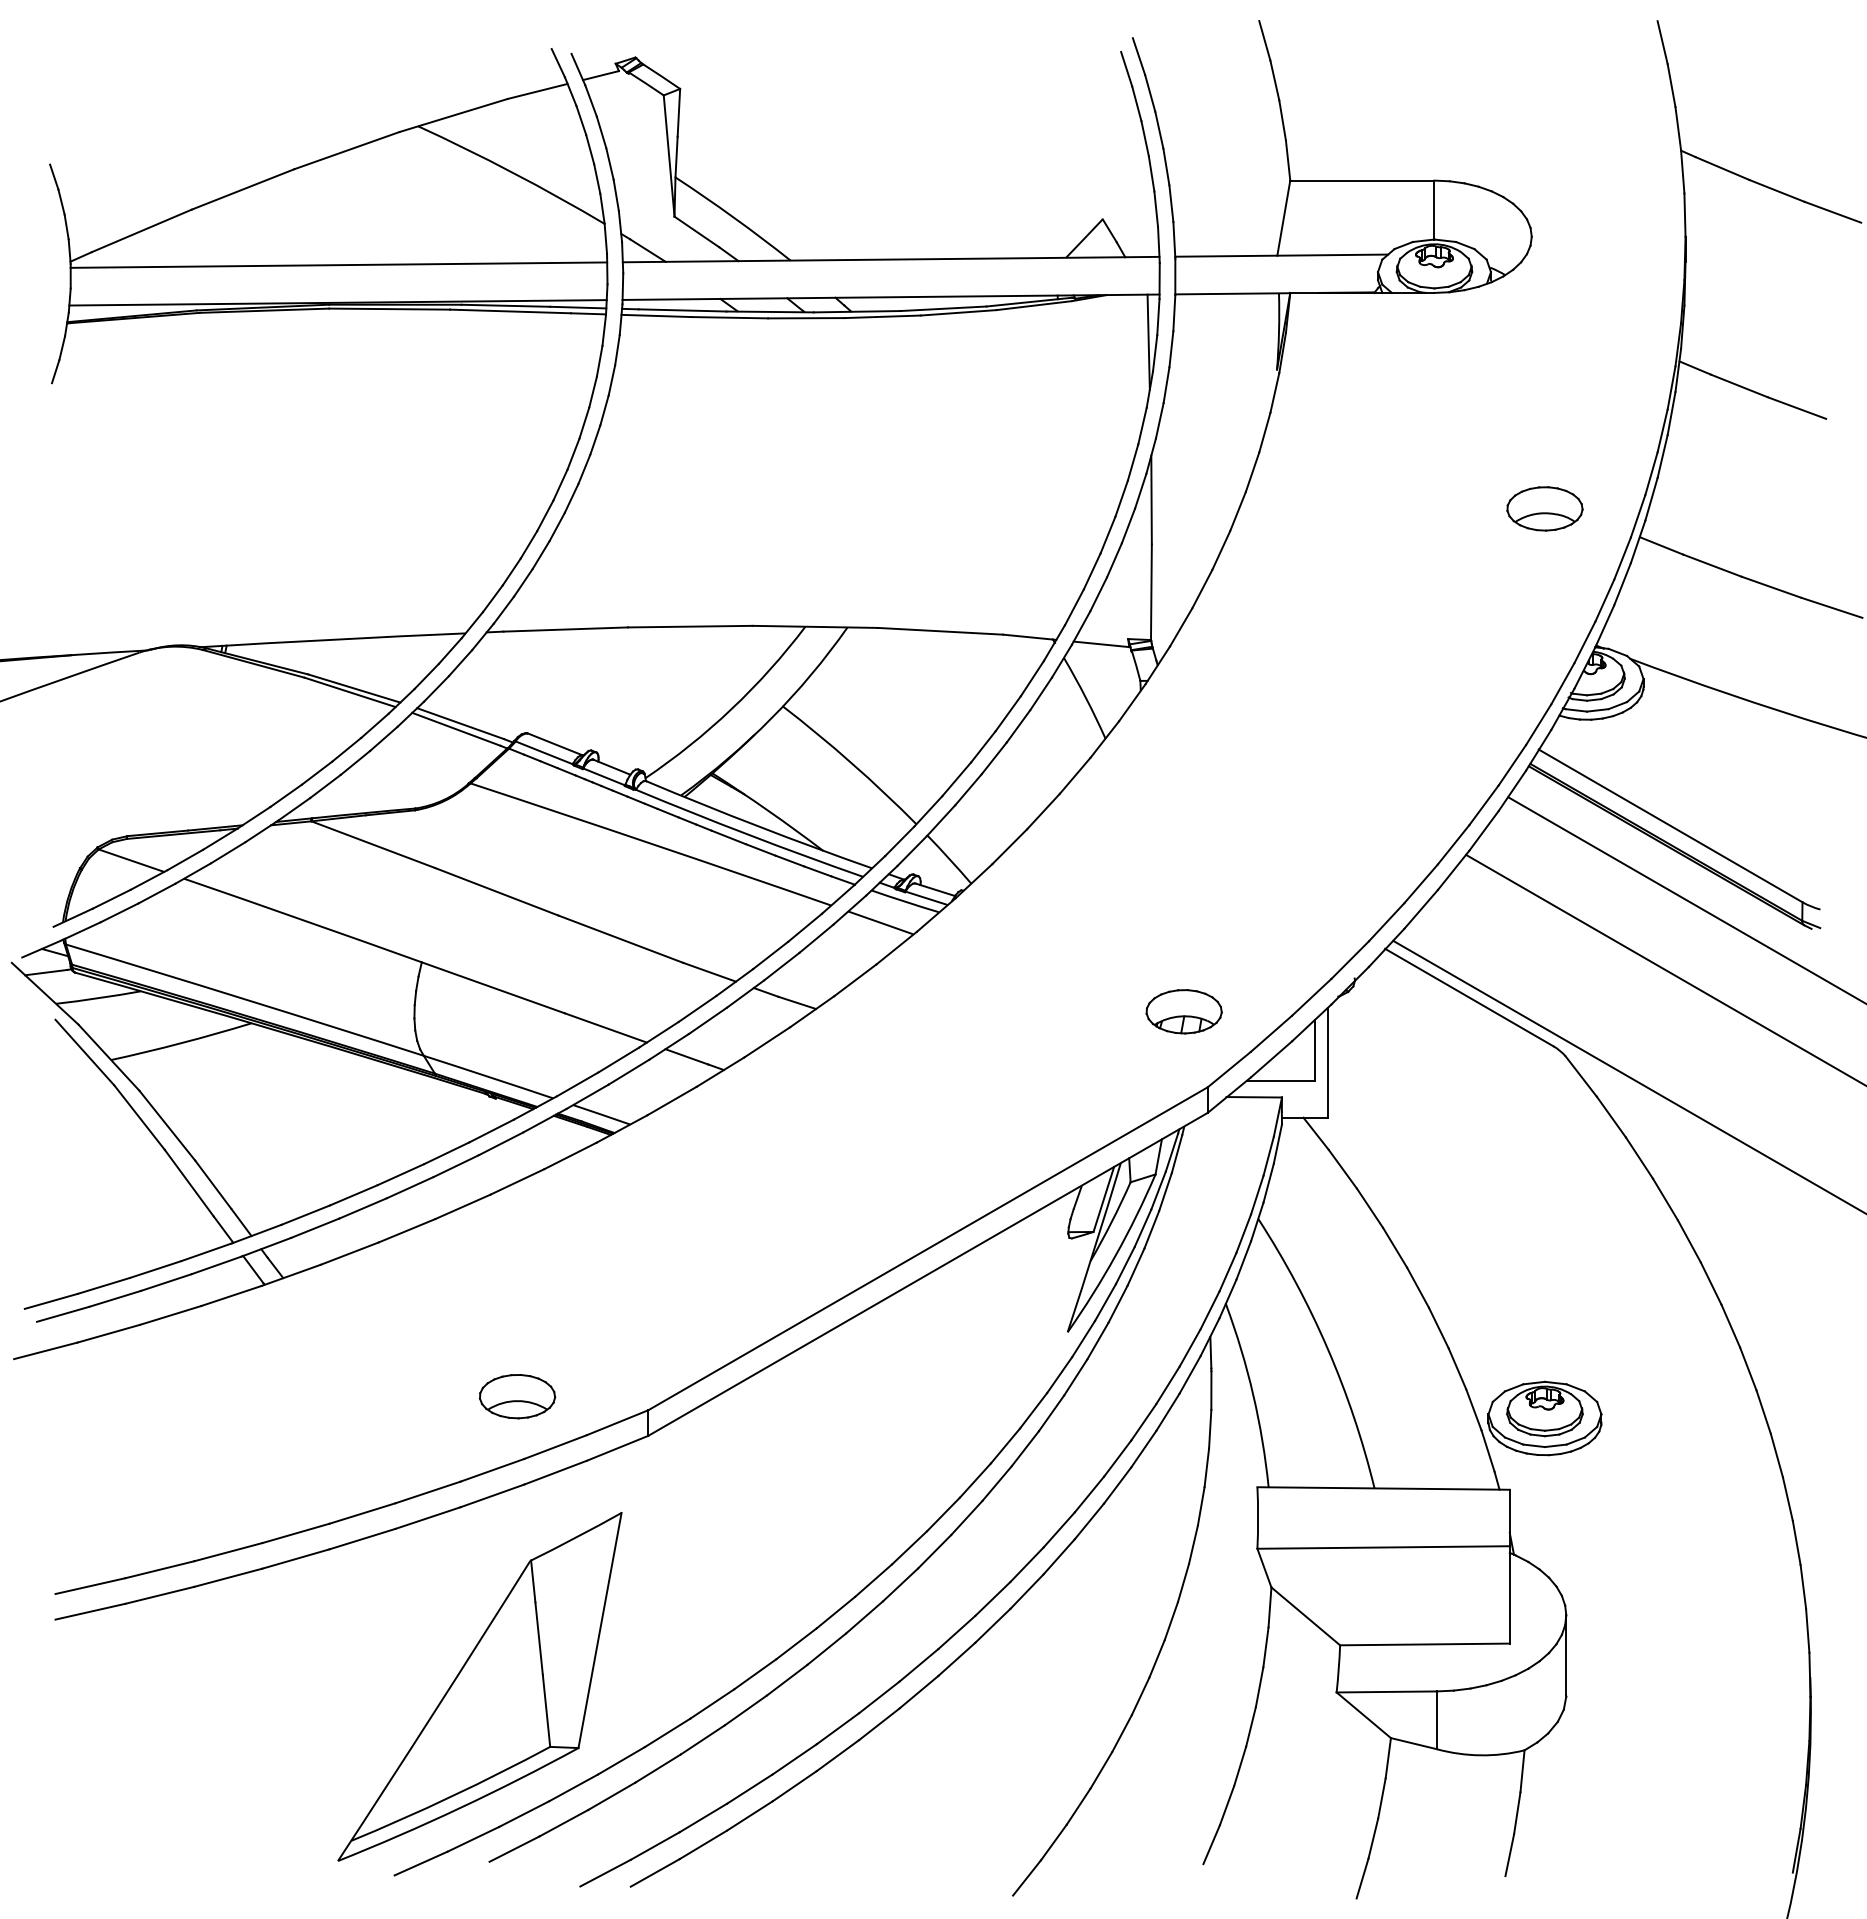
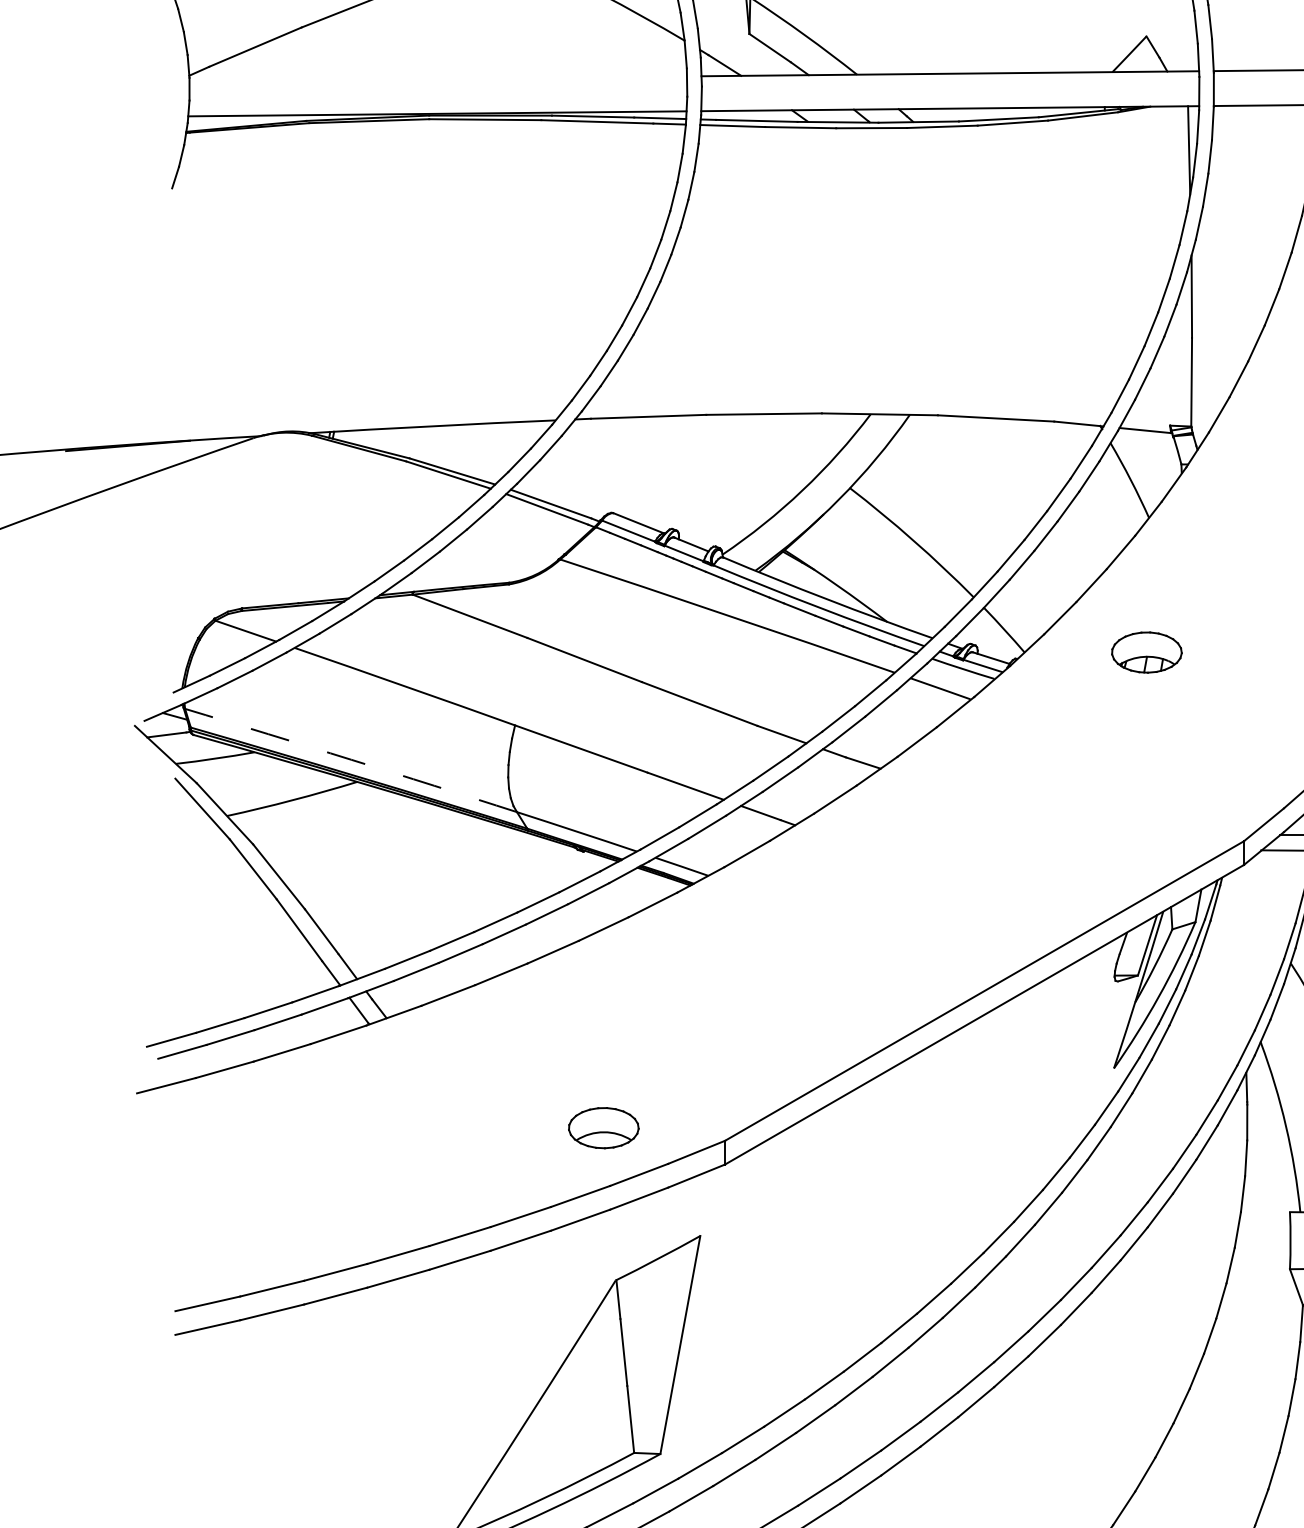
line: (338, 264) -> (437, 78), removed
arc: (245, 999) -> (351, 759), solid -> dashed
part: (1183, 1011) -> (1146, 652), moved

